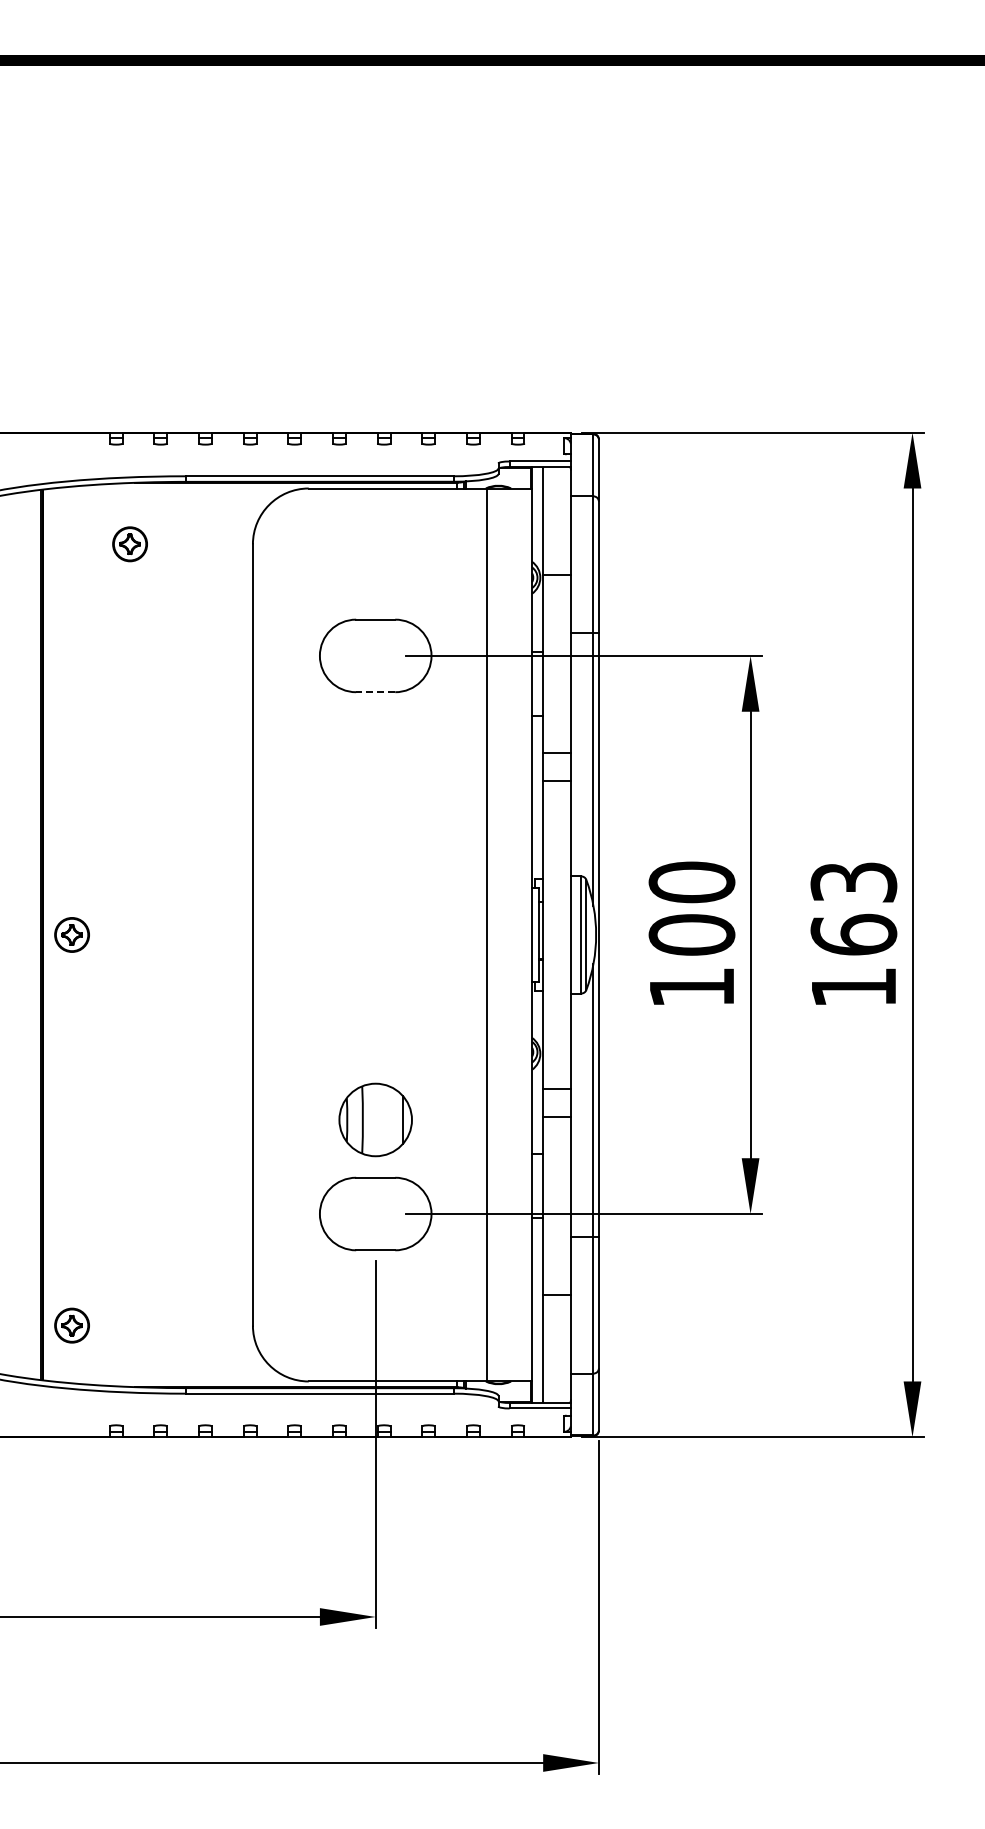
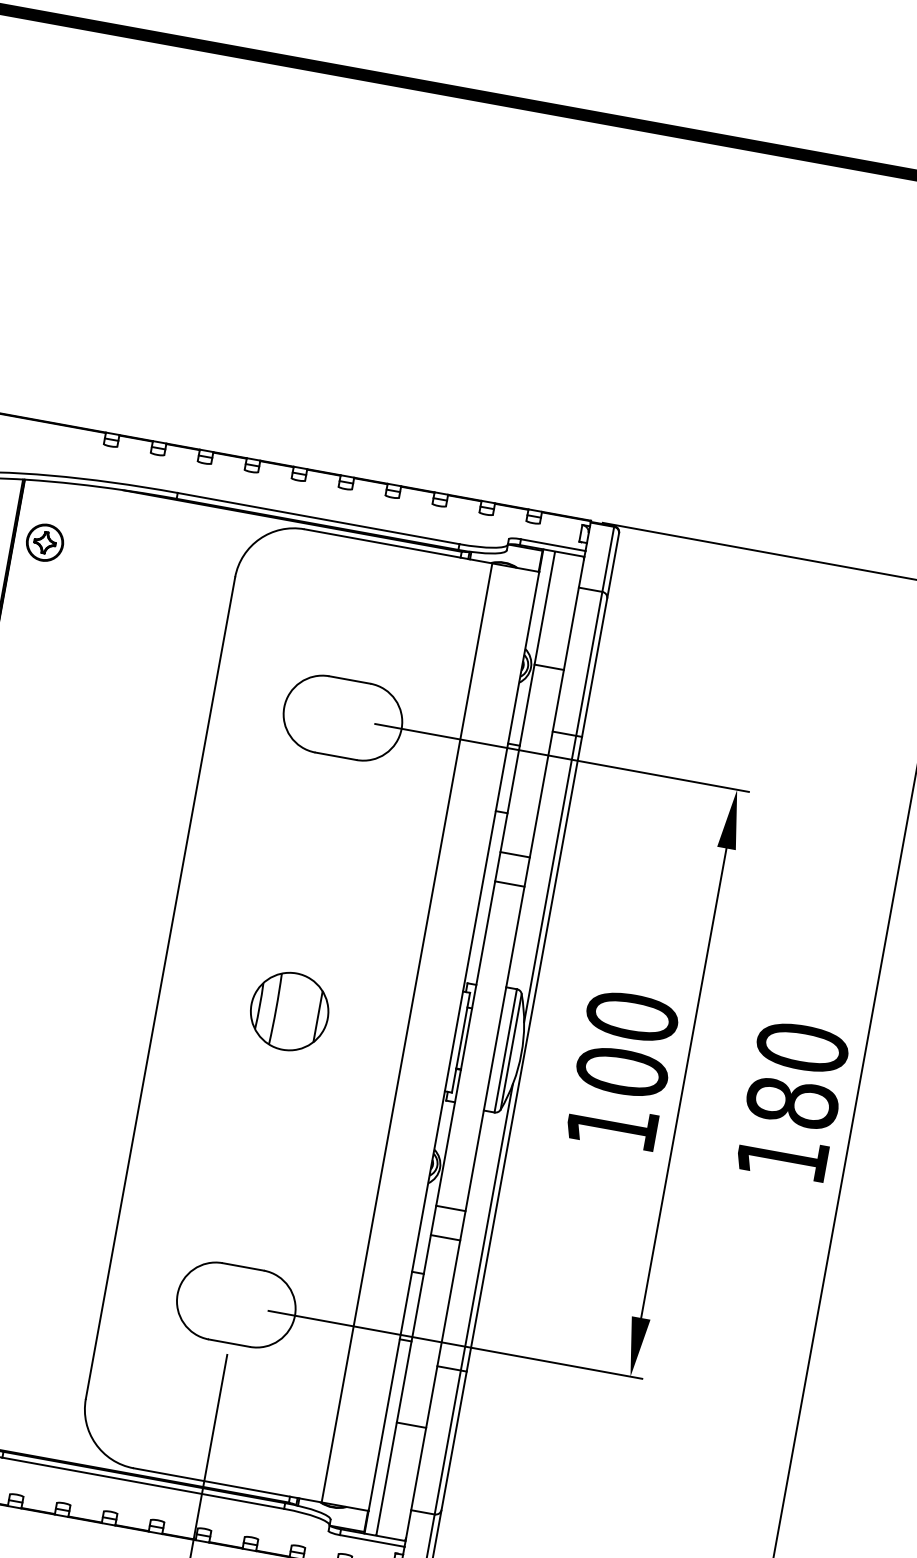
part: (129, 544) -> (44, 542), moved
line: (375, 692) -> (335, 756), dashed -> solid
text: (853, 908) -> (797, 1075), 163 -> 180
part: (375, 1119) -> (289, 1011), moved

